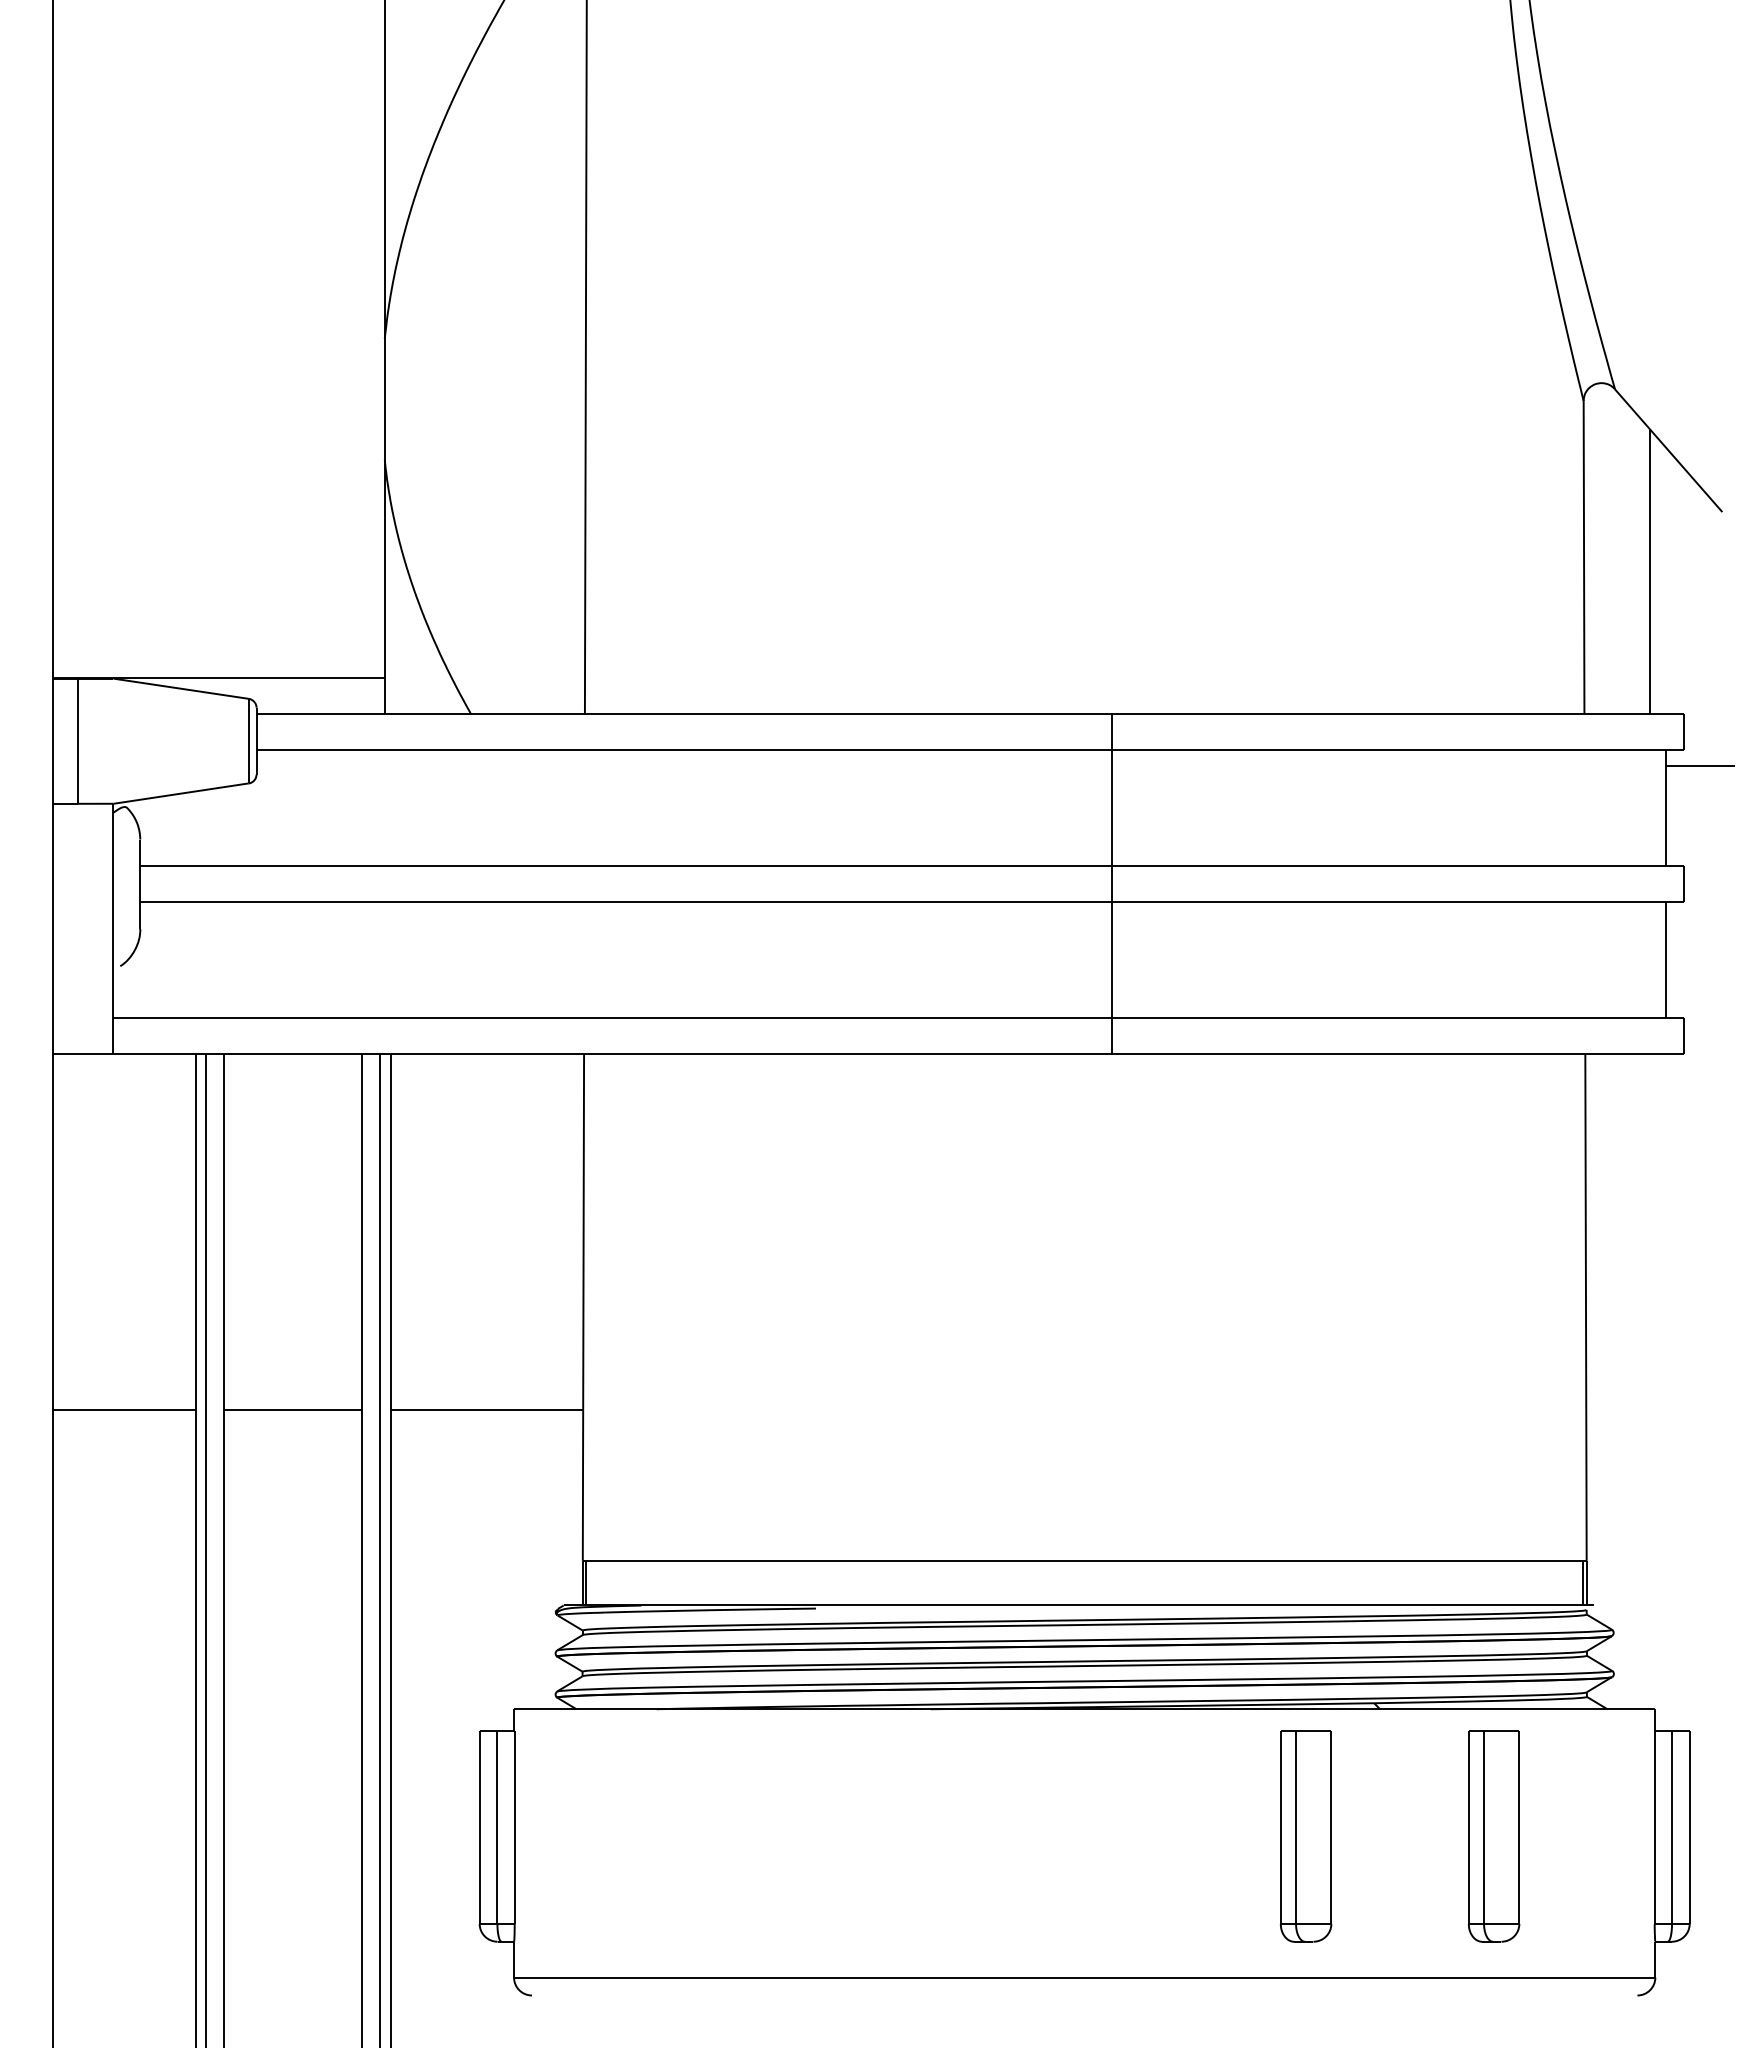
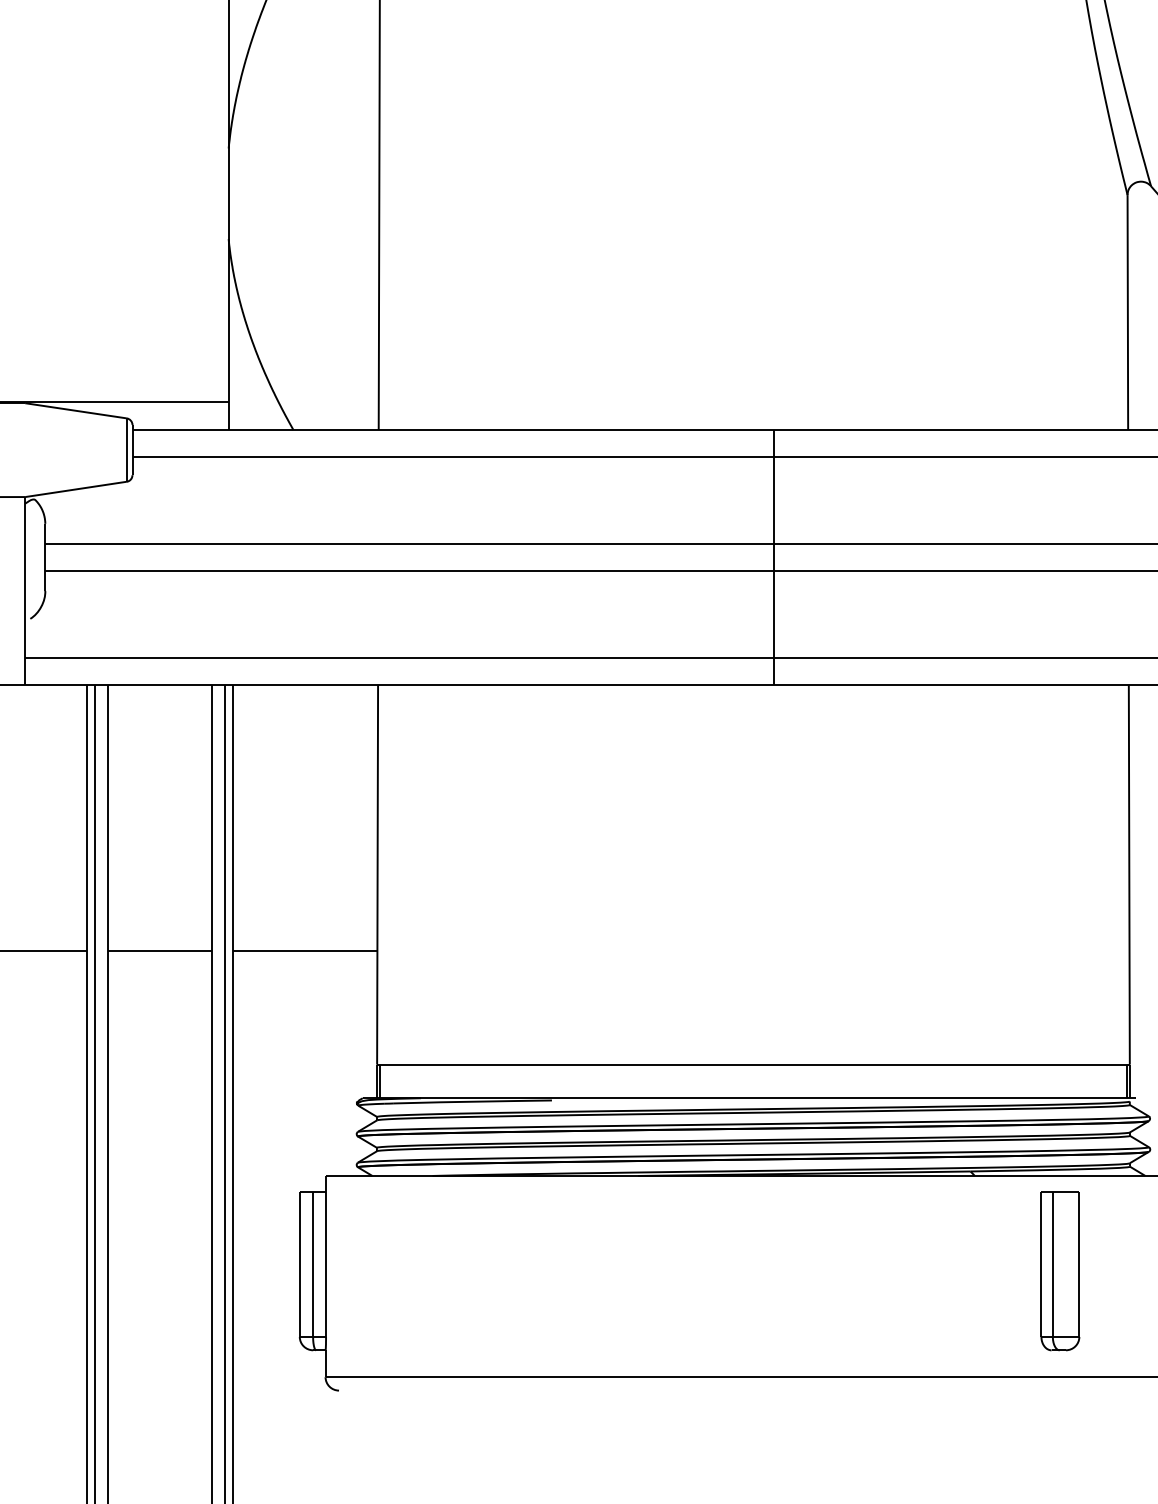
part: (1305, 1836) -> (919, 1271), removed

